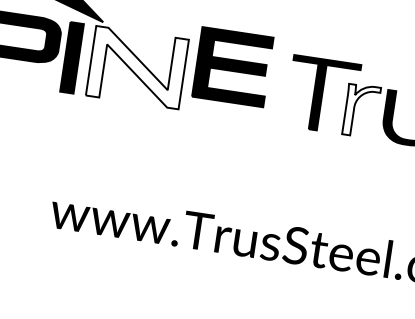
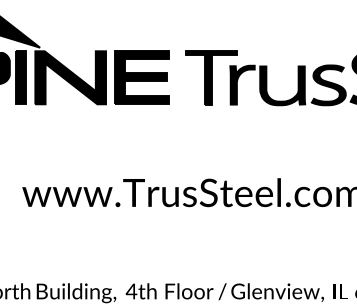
part: (232, 66) -> (141, 77), moved
fill: (137, 67) -> (70, 77), added
fill: (361, 110) -> (242, 84), added

